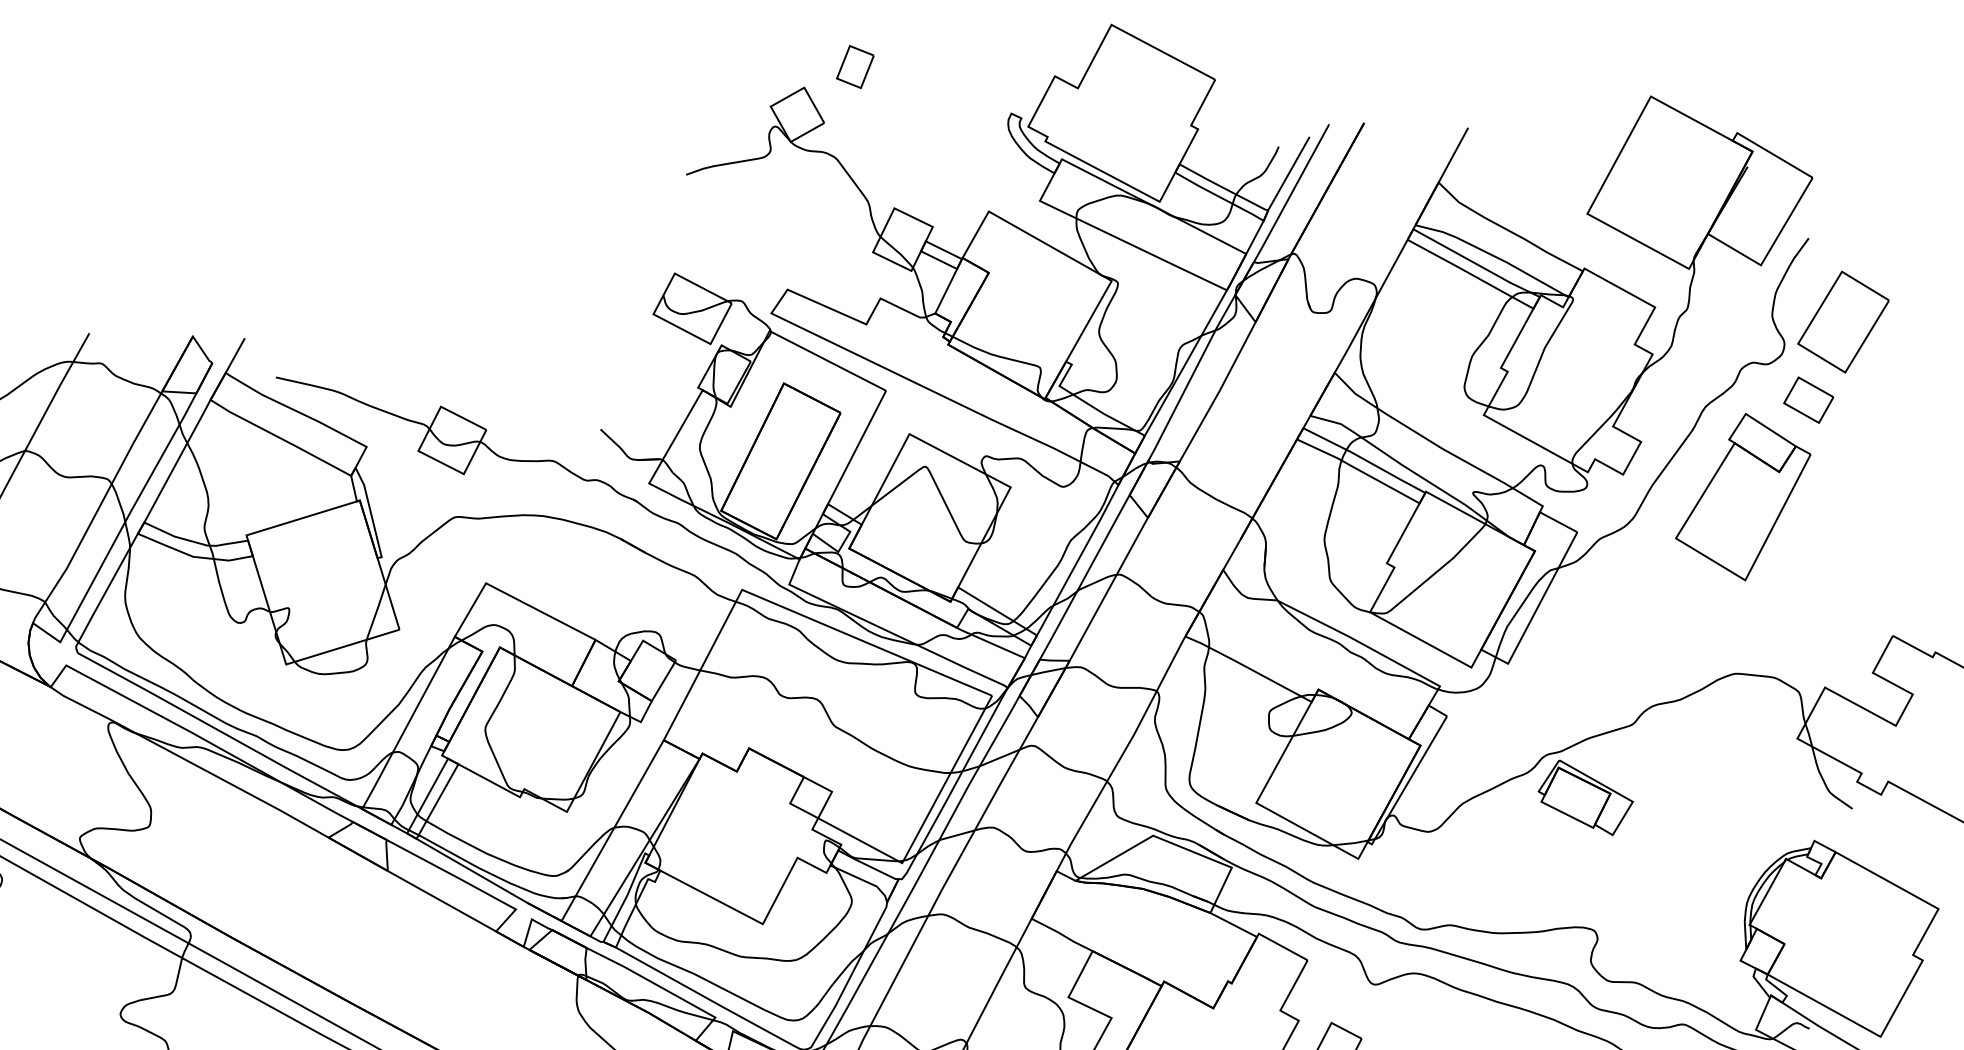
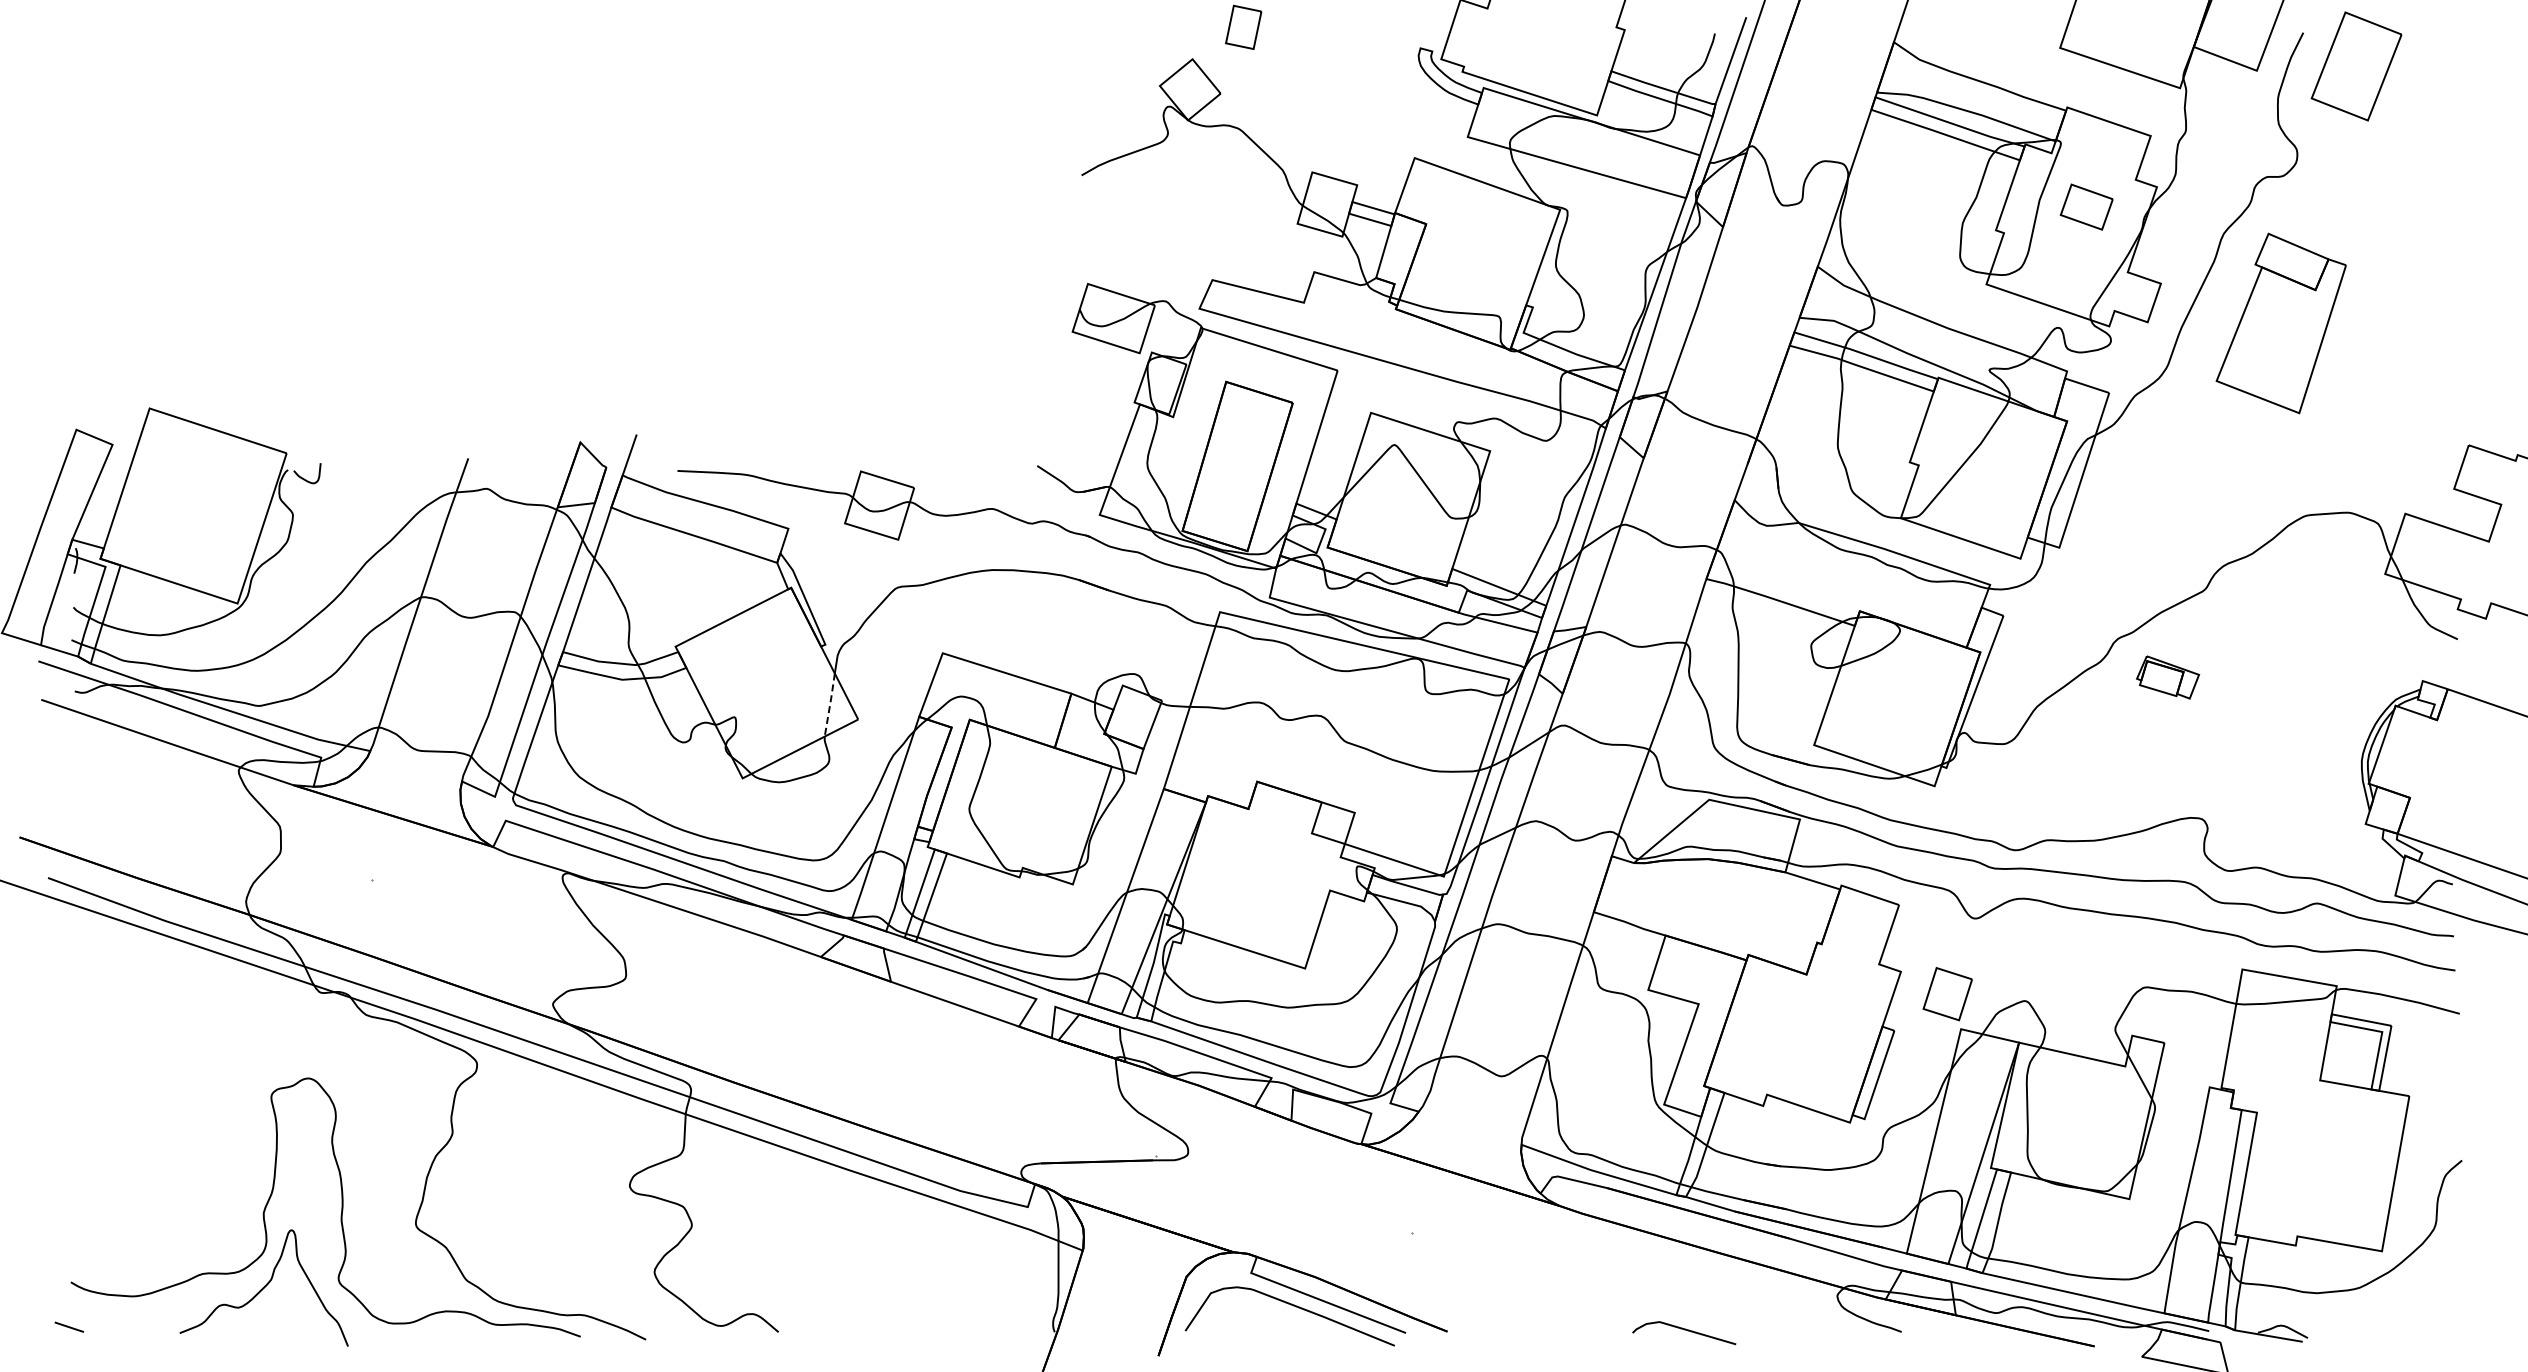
part: (1843, 322) -> (2356, 66), moved
part: (1808, 399) -> (2086, 206), moved
line: (376, 611) -> (830, 704), solid -> dashed
part: (1585, 797) -> (2167, 677), size x0.6

